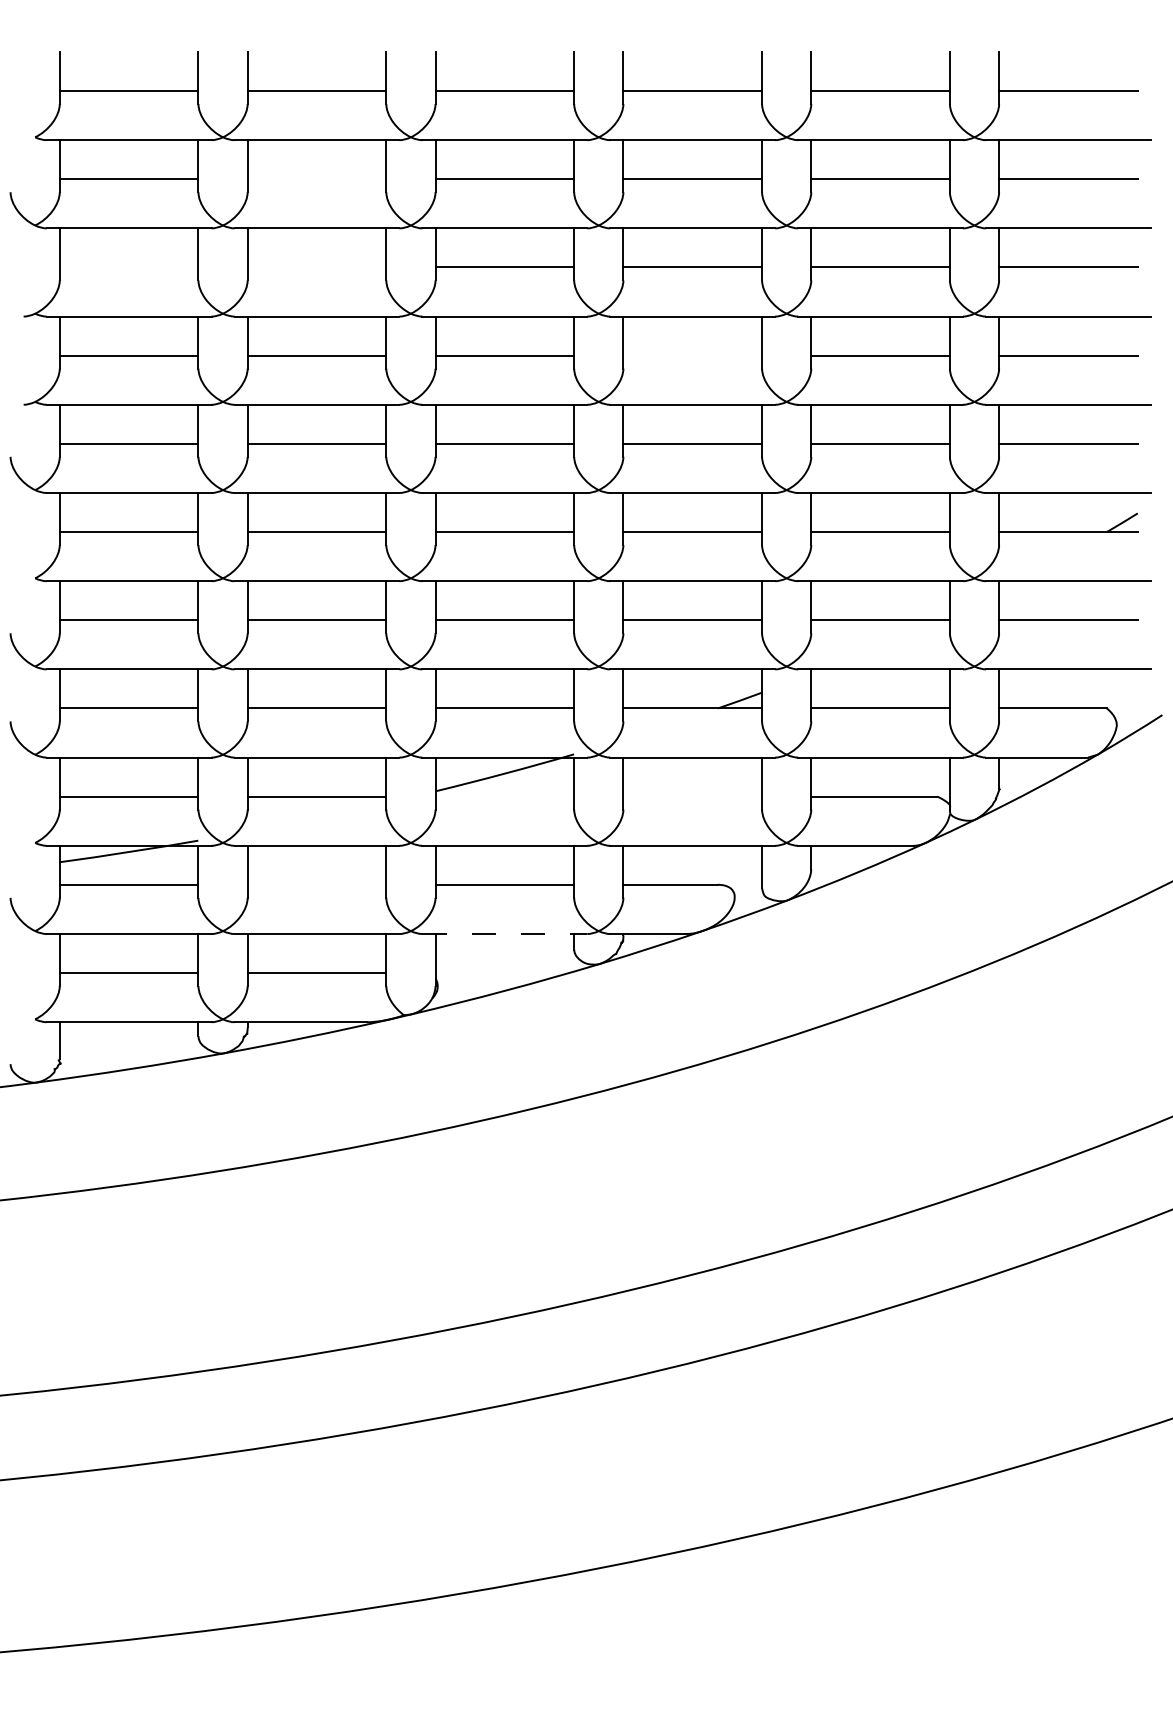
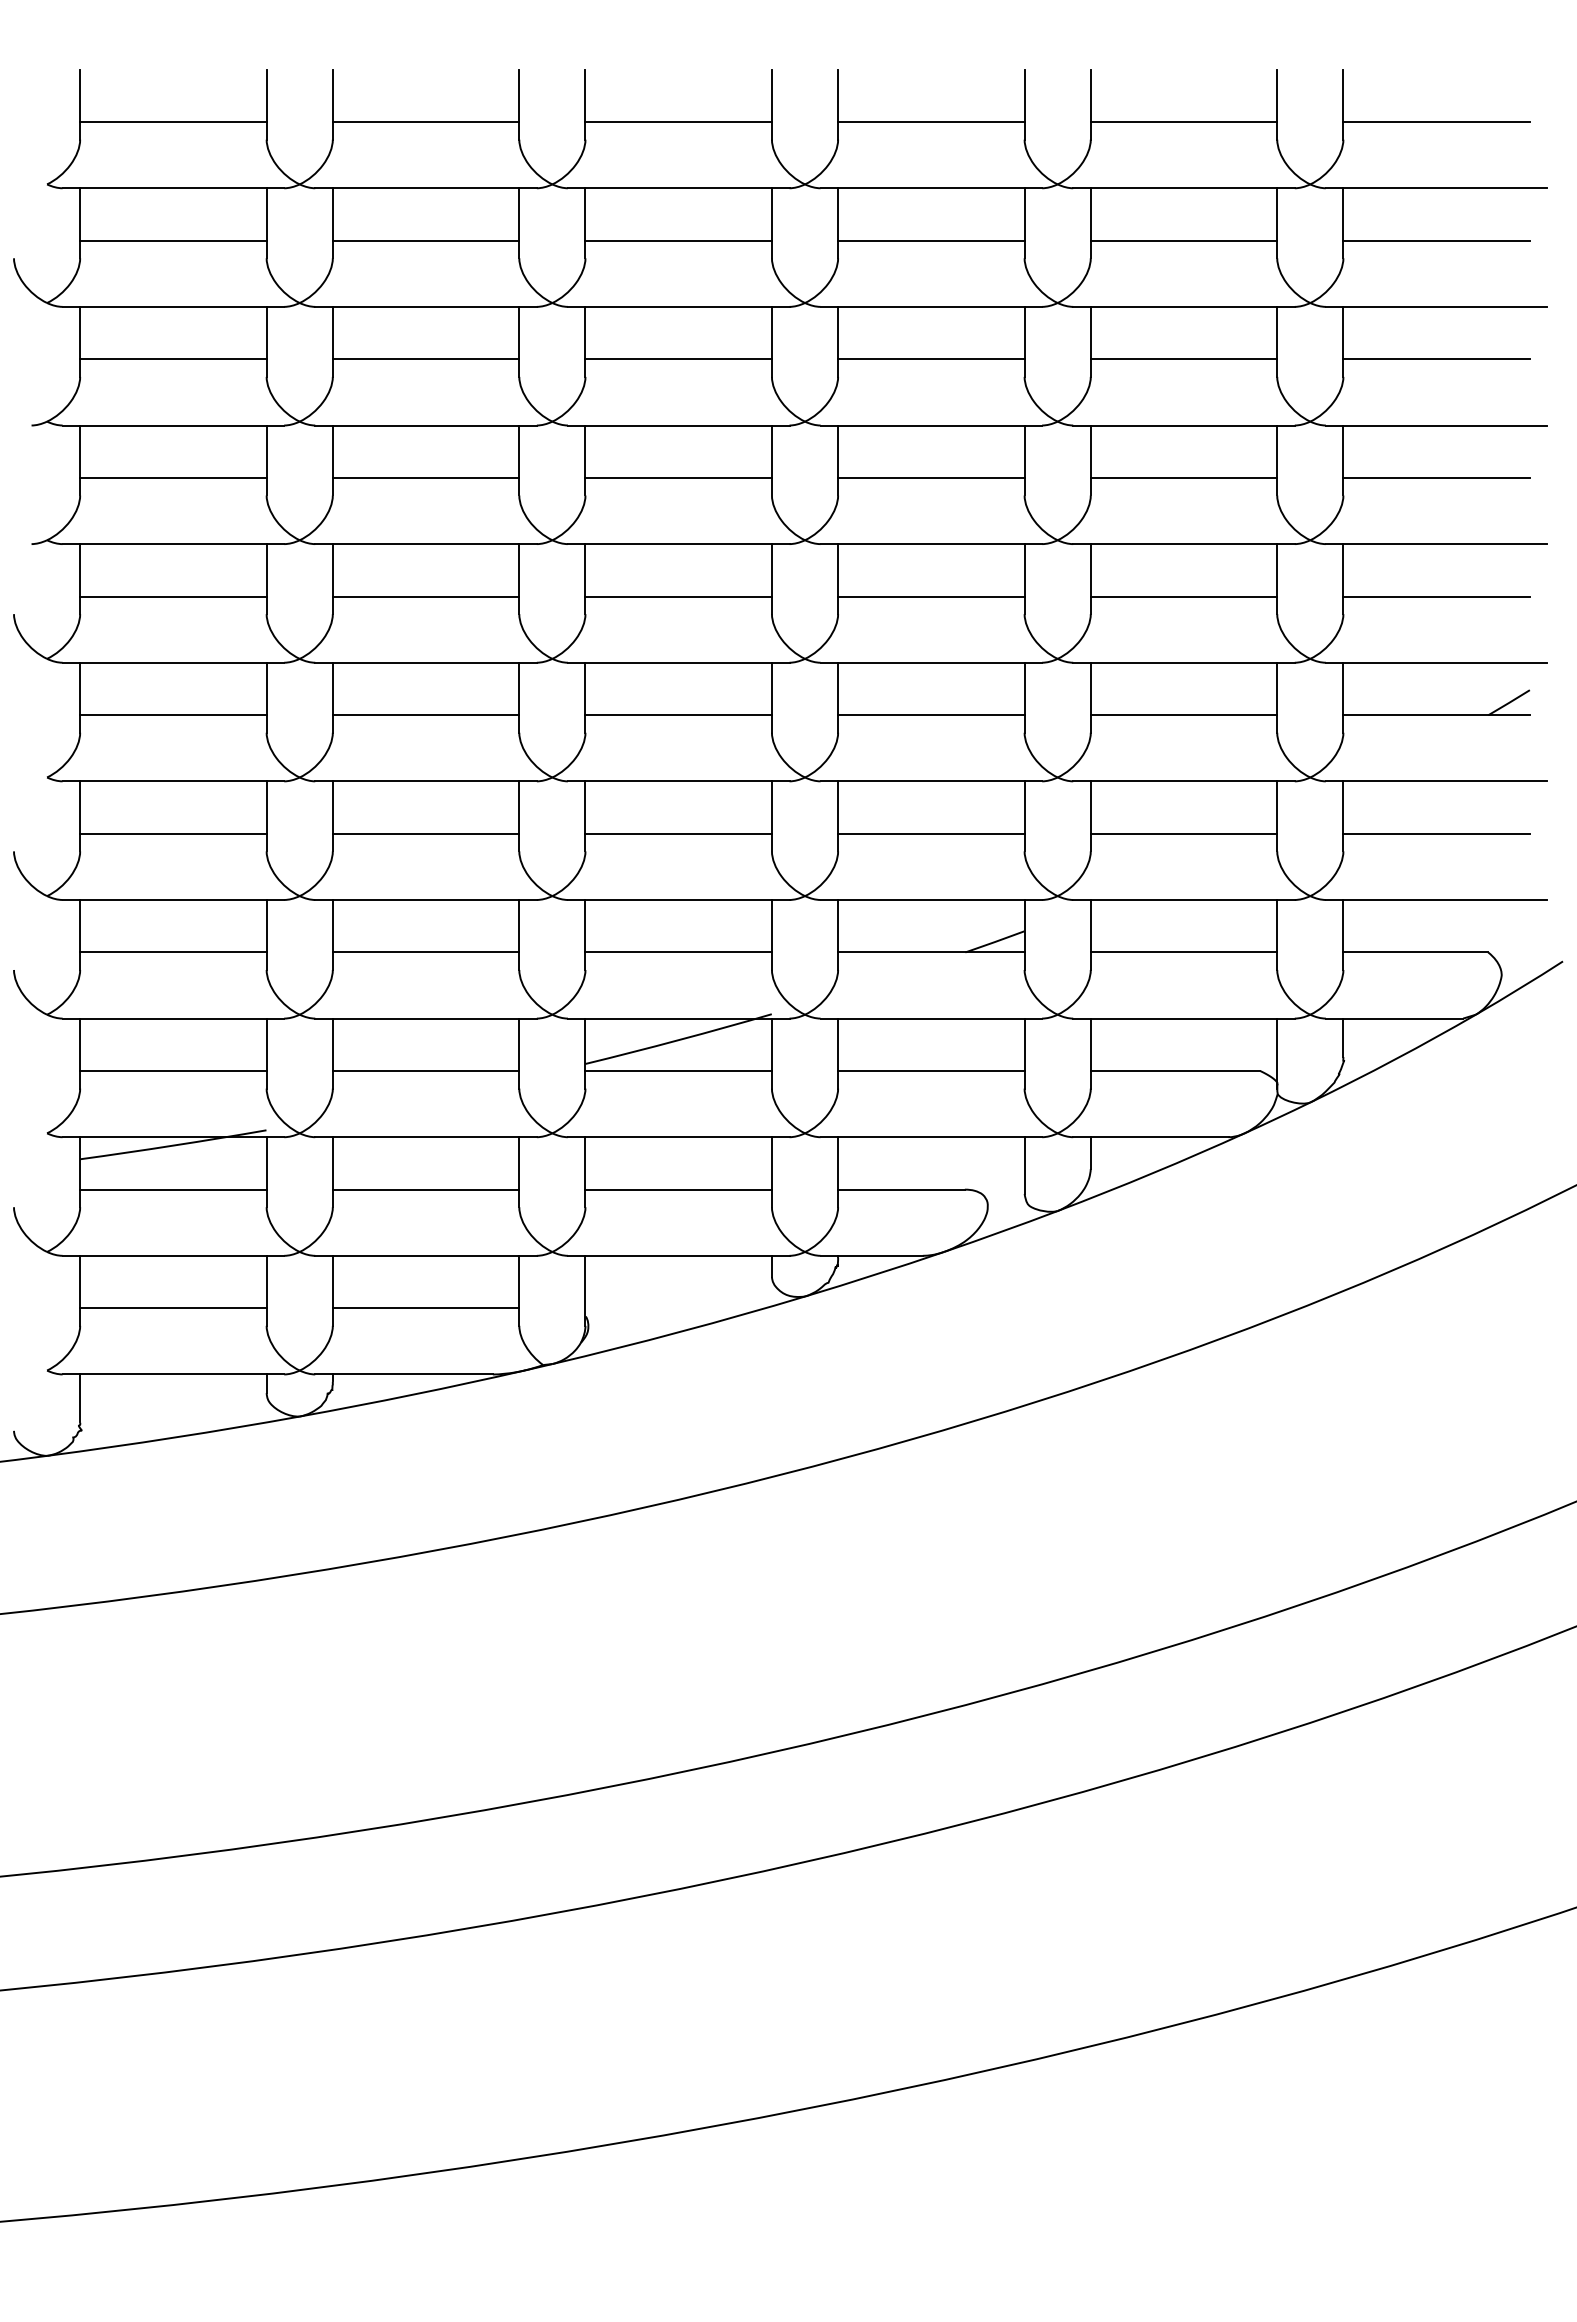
line: (316, 179) -> (425, 240), added
line: (129, 267) -> (173, 359), added
line: (316, 267) -> (425, 359), added
line: (692, 355) -> (931, 477), added
line: (504, 796) -> (678, 1071), added
line: (692, 796) -> (931, 1071), added
line: (316, 884) -> (425, 1189), added
line: (504, 933) -> (678, 1255), dashed -> solid

